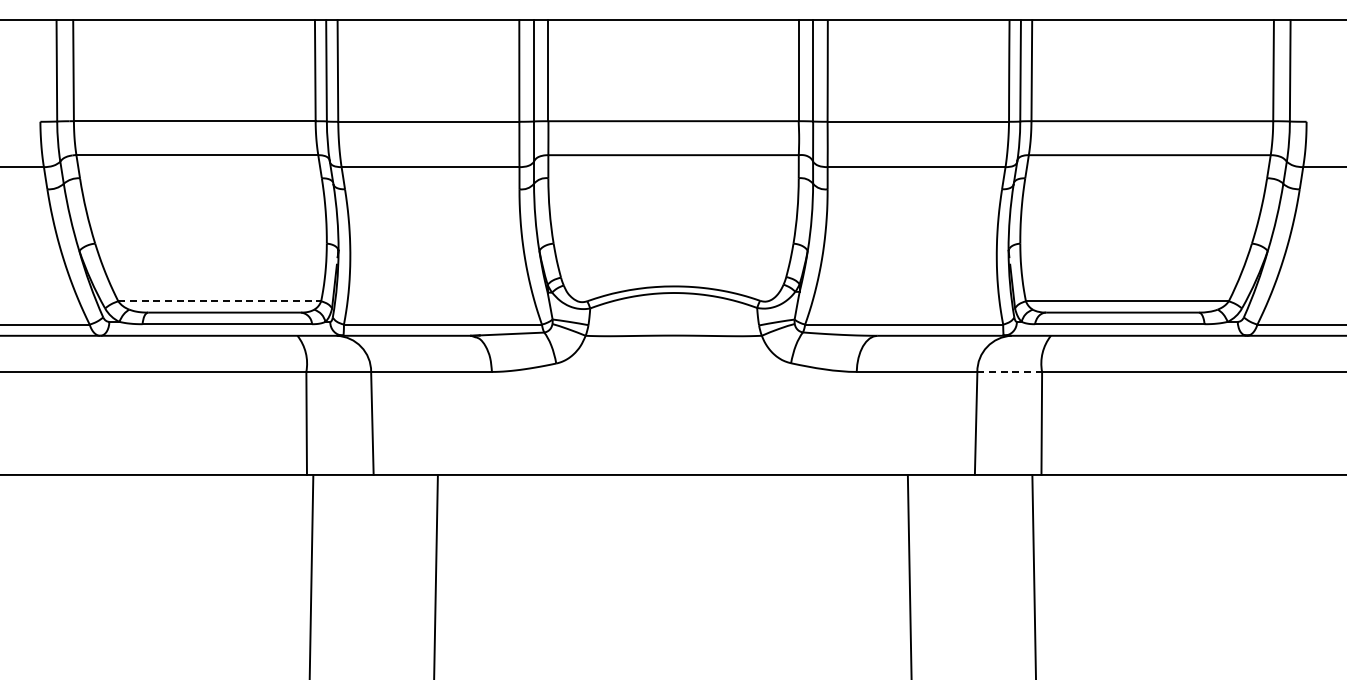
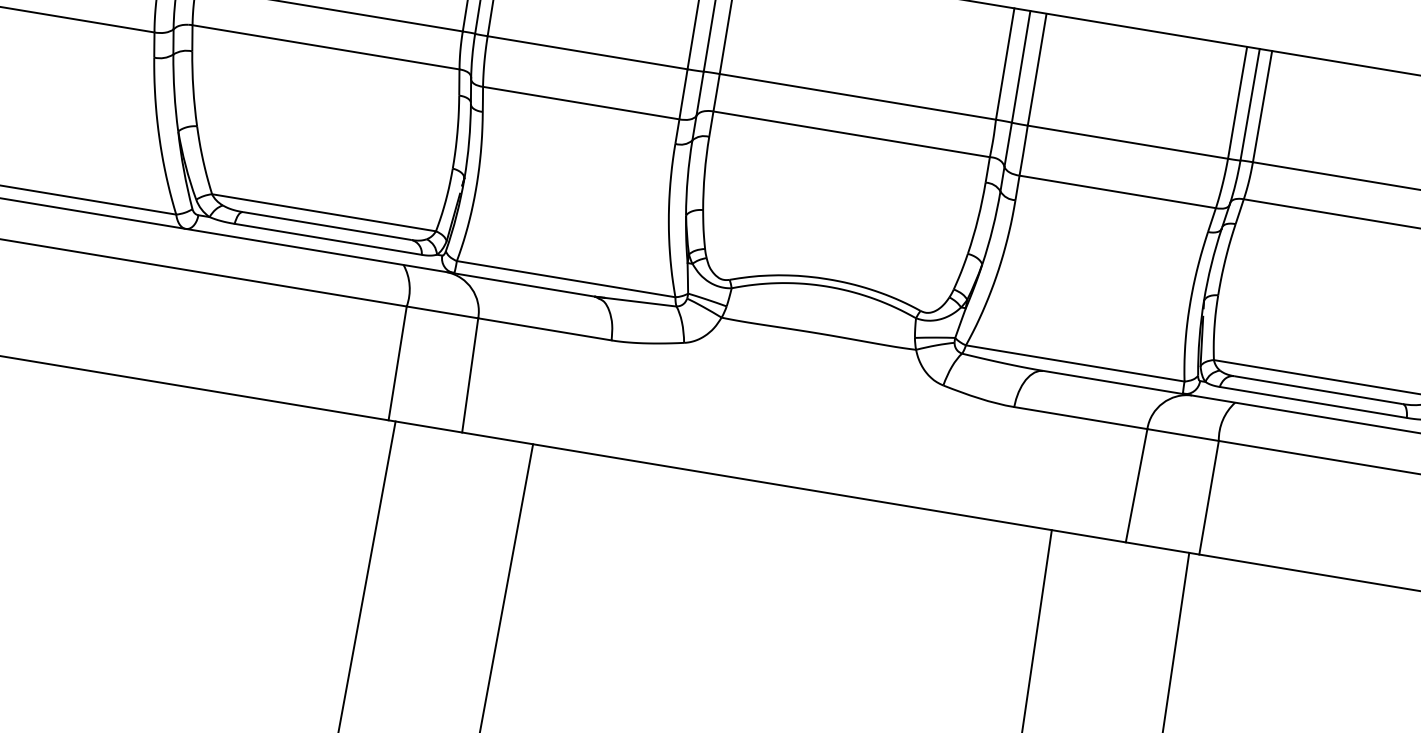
line: (220, 301) -> (324, 213), dashed -> solid
line: (1010, 371) -> (1184, 434), dashed -> solid

